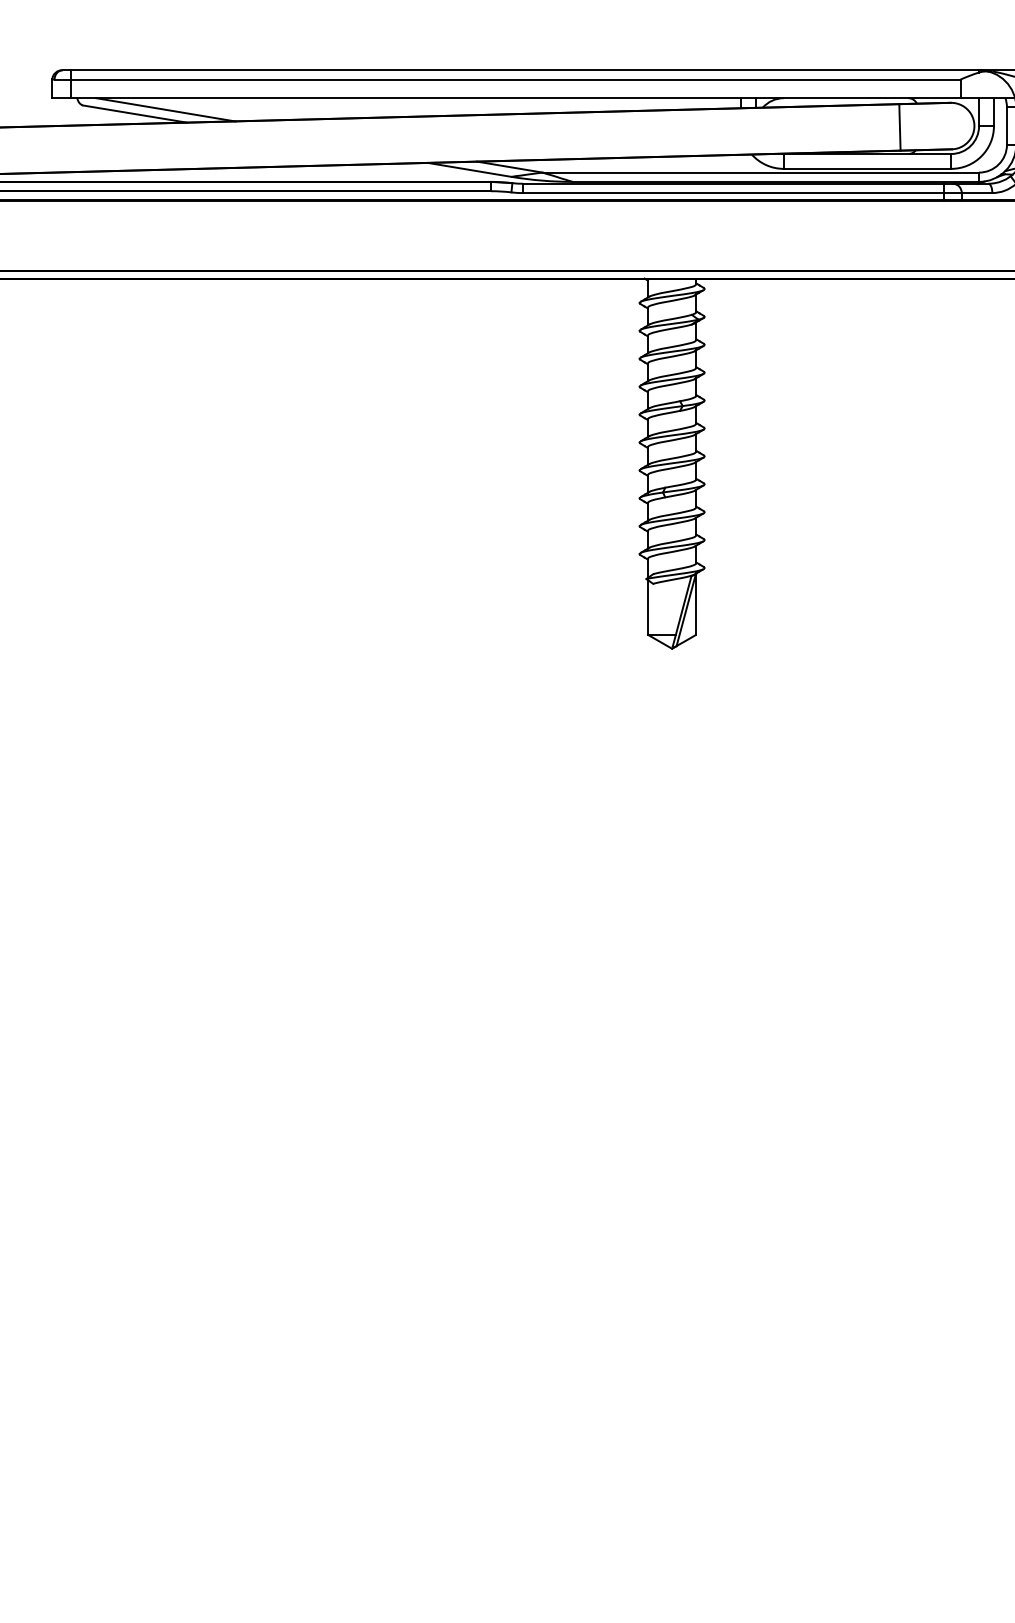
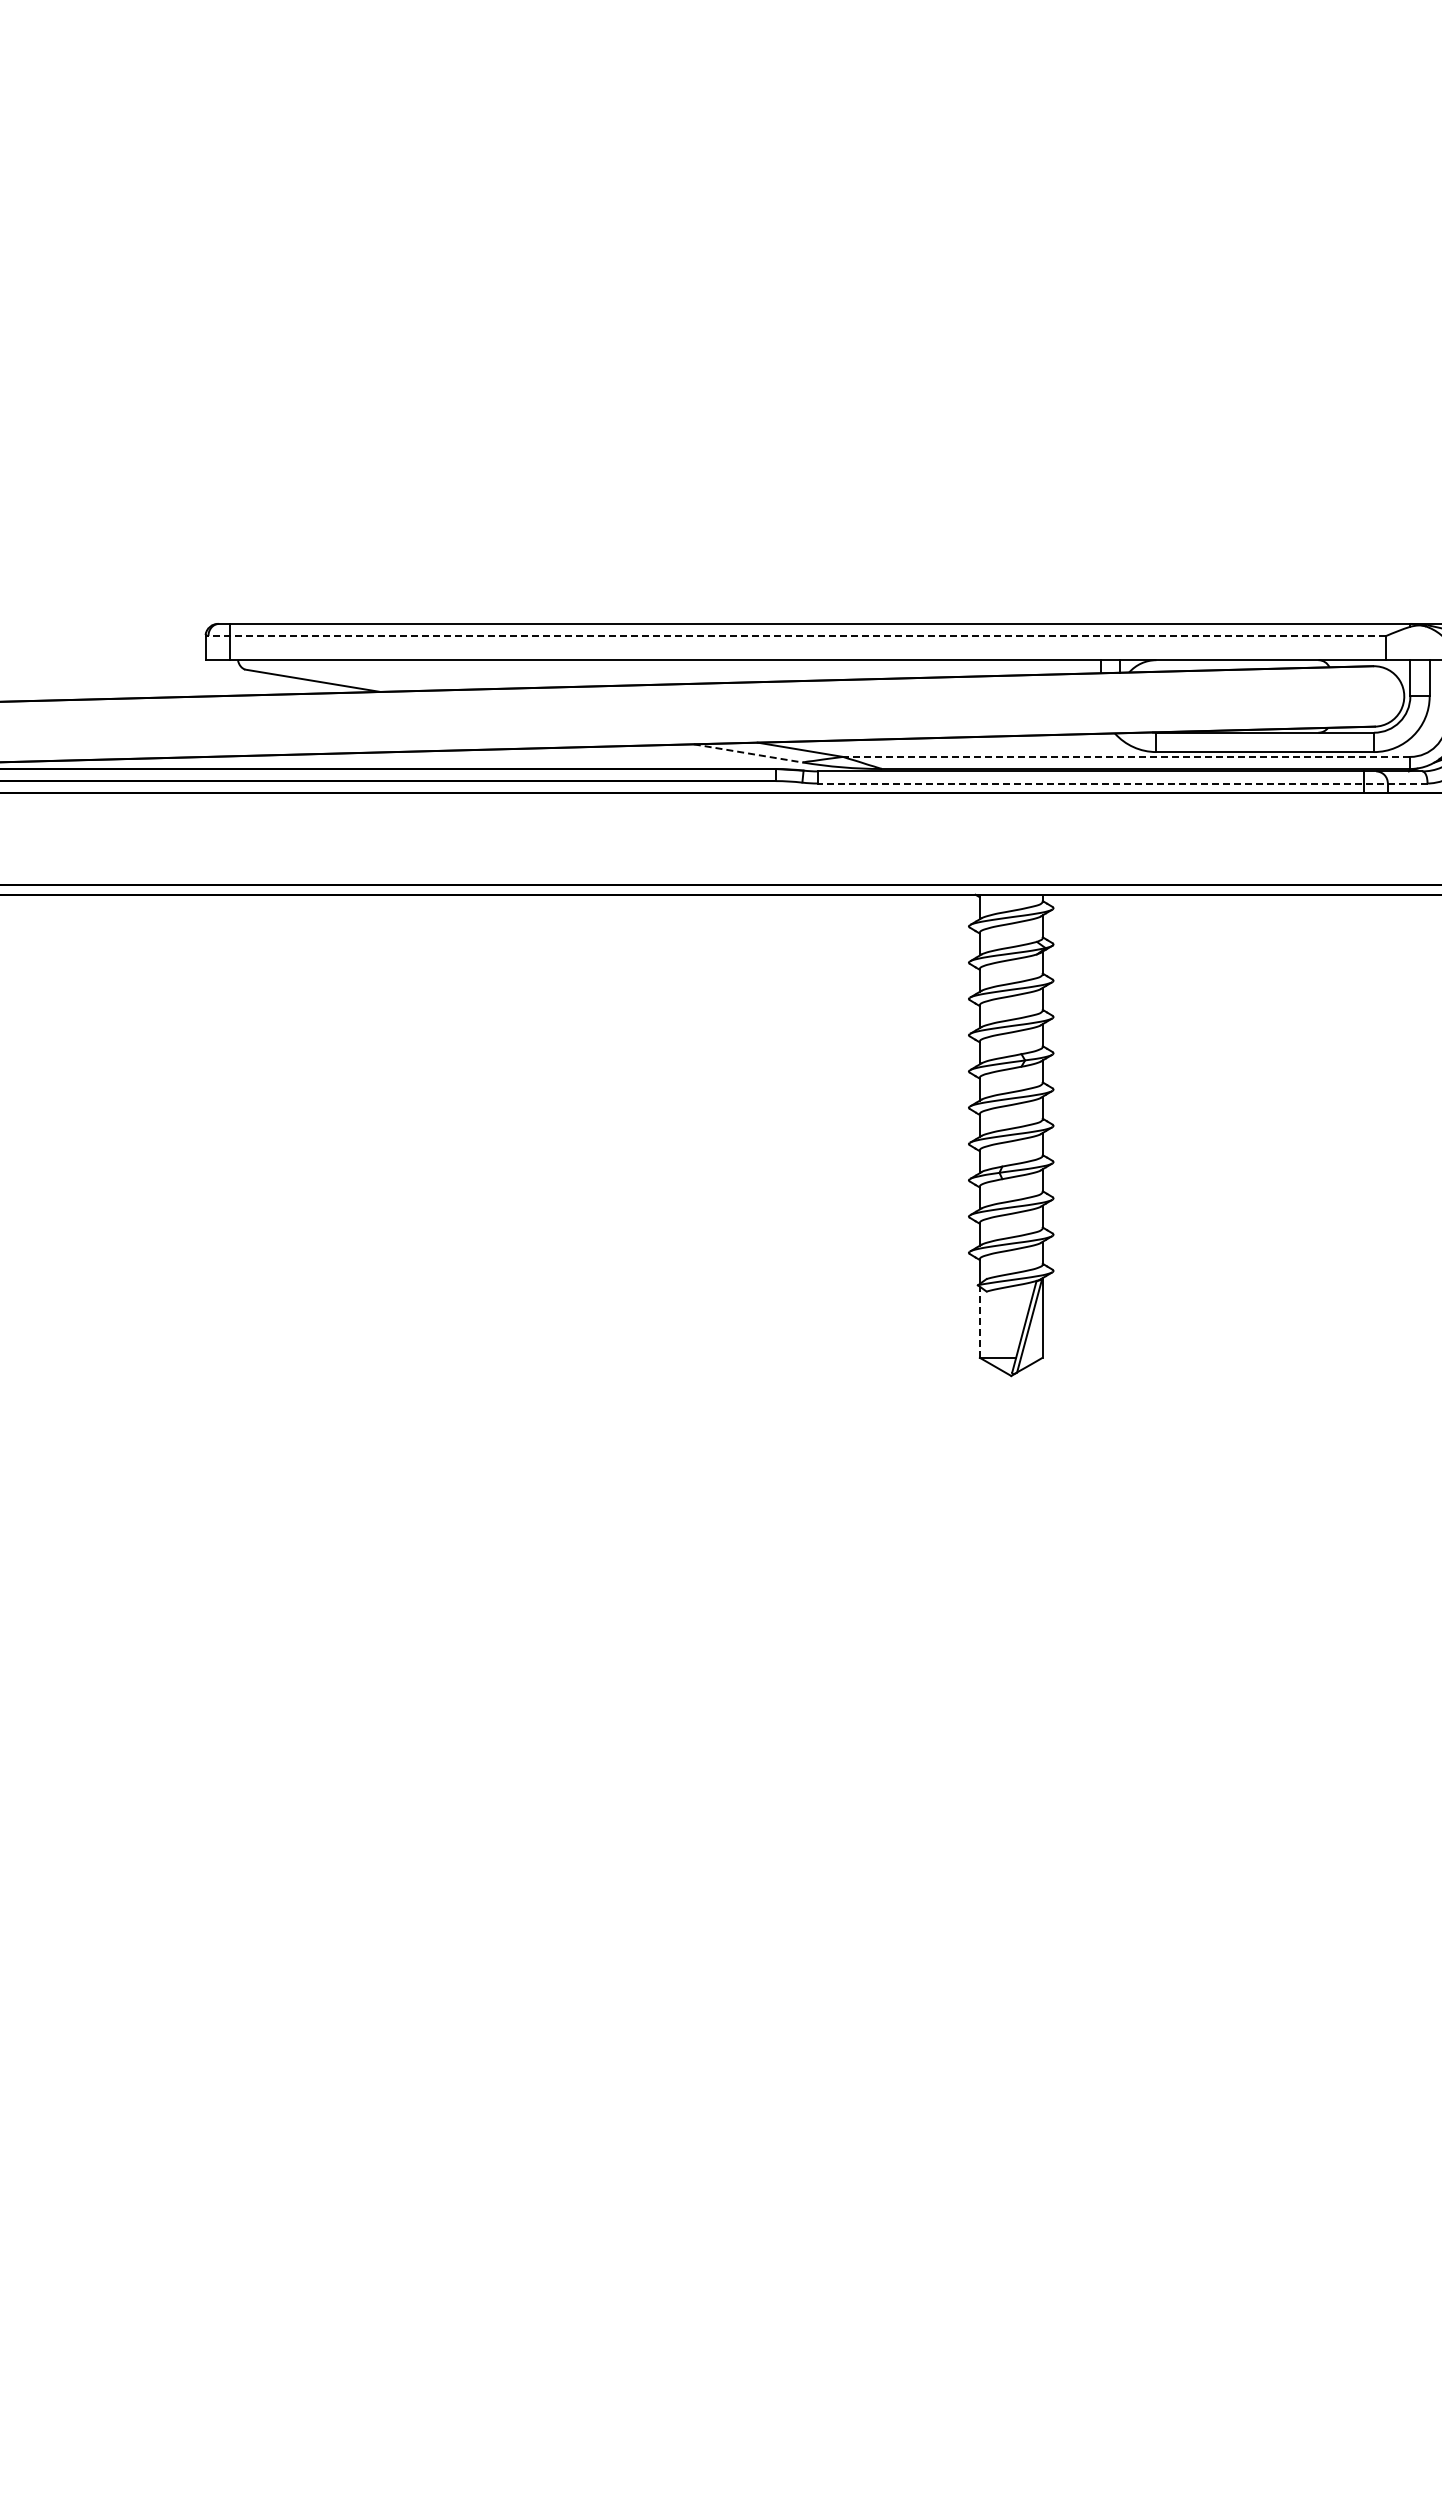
line: (507, 79) -> (797, 636), solid -> dashed
line: (165, 109) -> (352, 675), removed
line: (899, 126) -> (1307, 697), removed
line: (470, 169) -> (748, 753), solid -> dashed
line: (760, 172) -> (1126, 756), solid -> dashed
line: (757, 193) -> (1122, 783), solid -> dashed
line: (647, 607) -> (979, 1322), solid -> dashed

